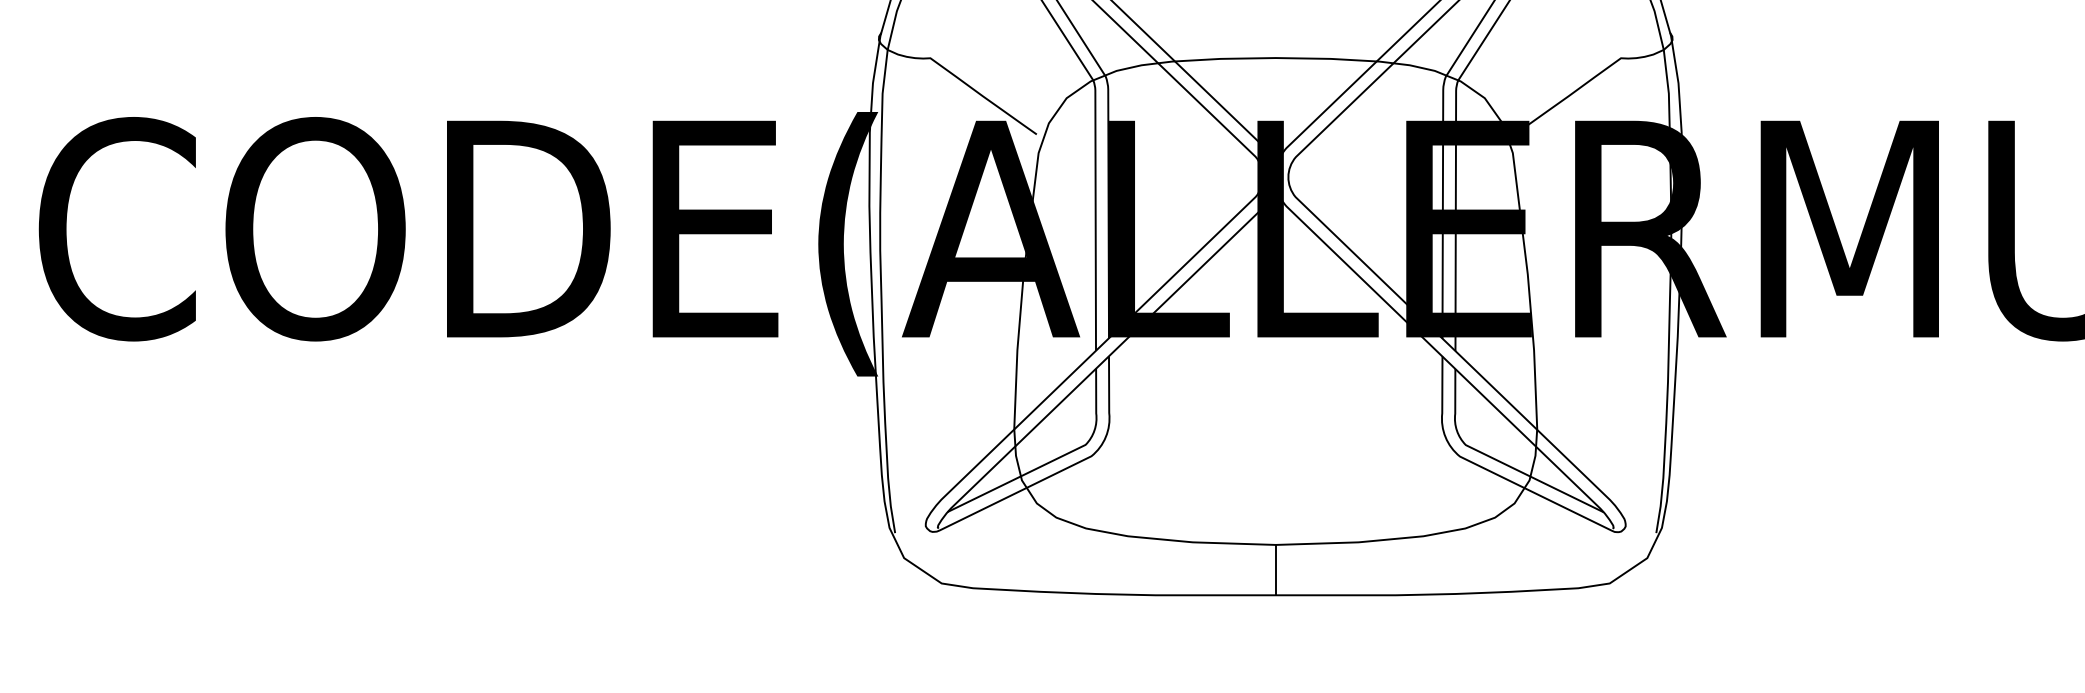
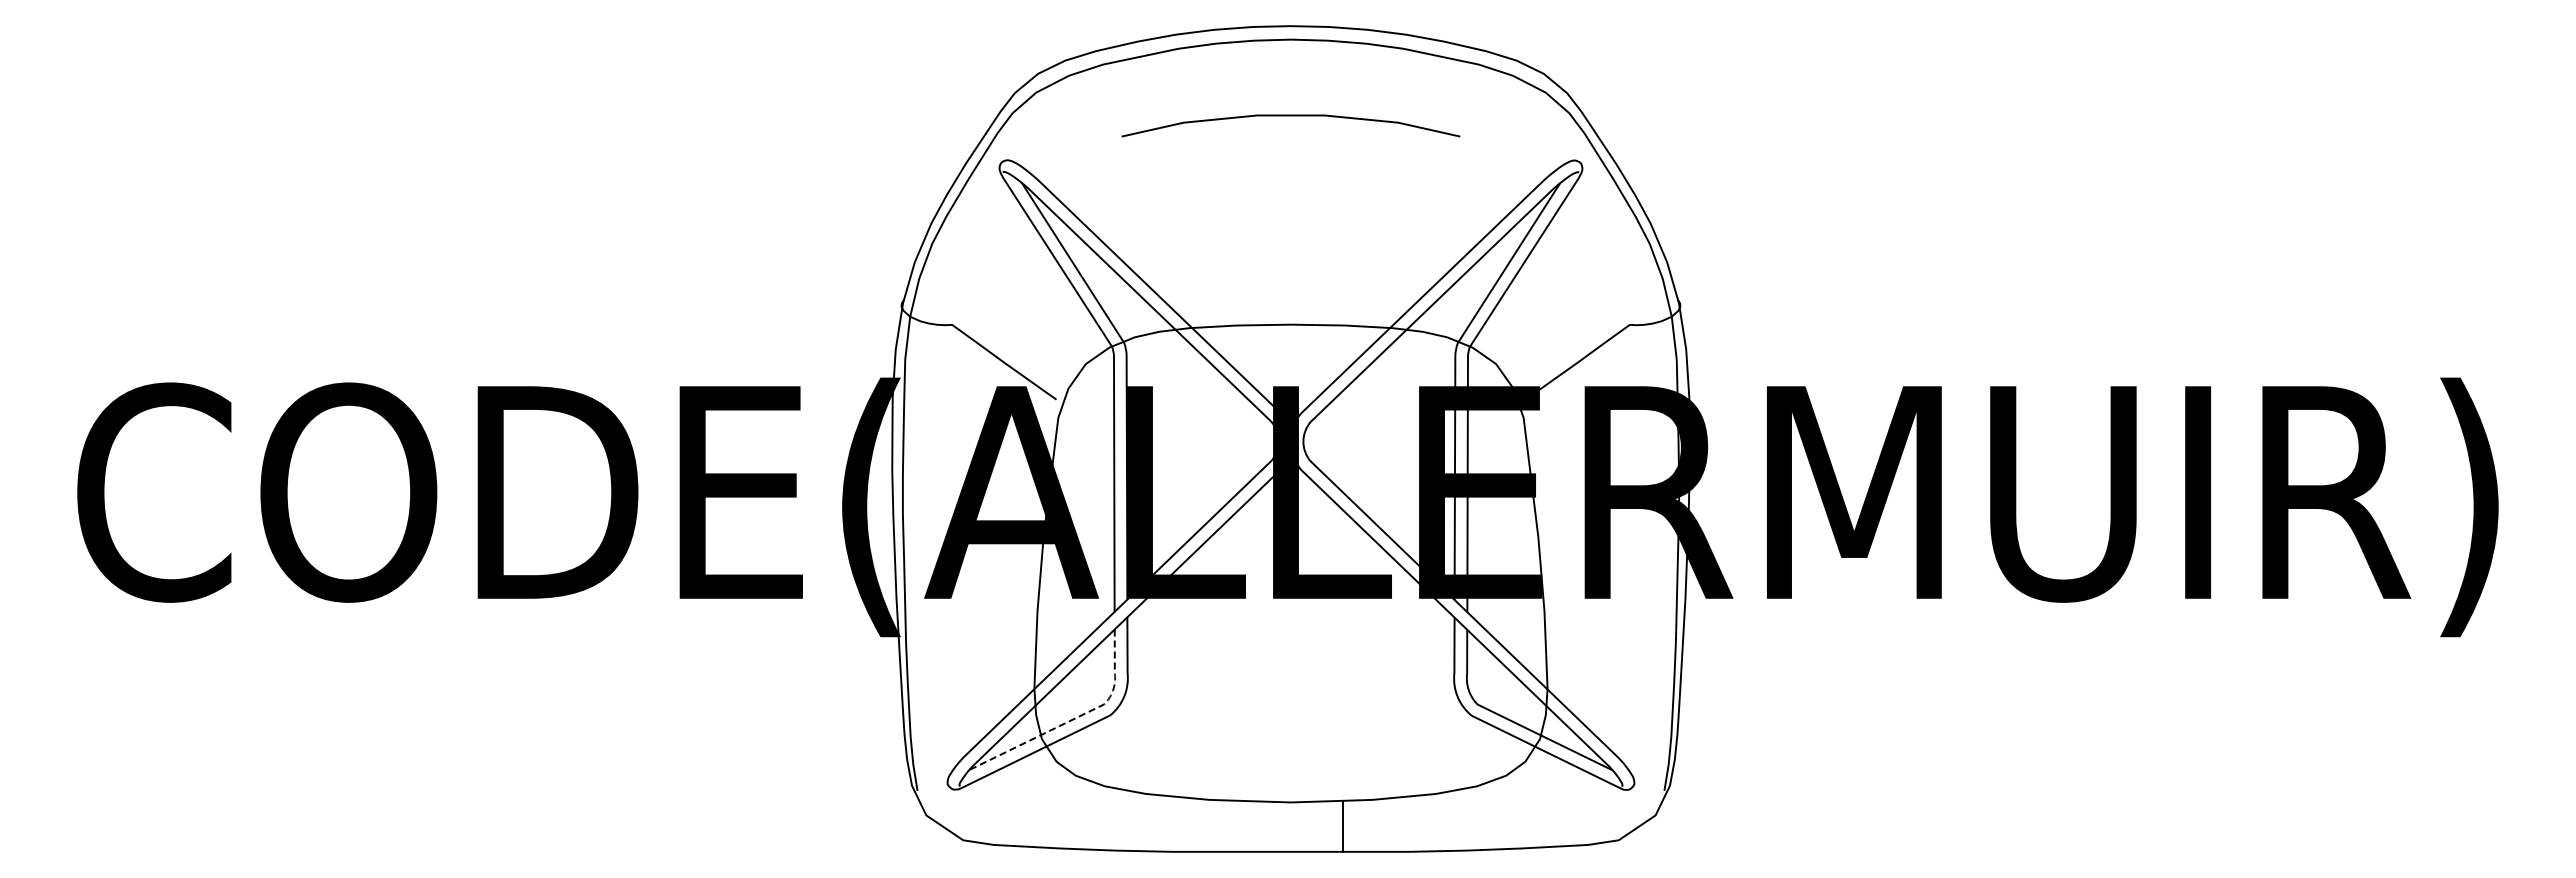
line: (1059, 457) -> (1078, 716), solid -> dashed
line: (1275, 569) -> (1342, 826), moved

